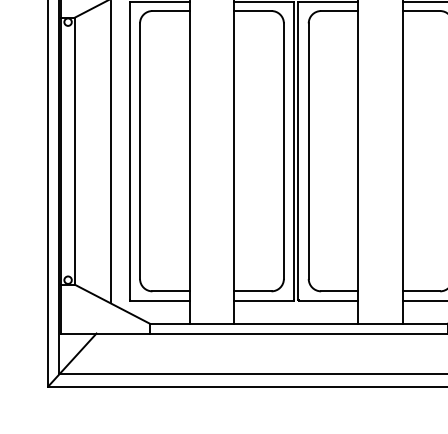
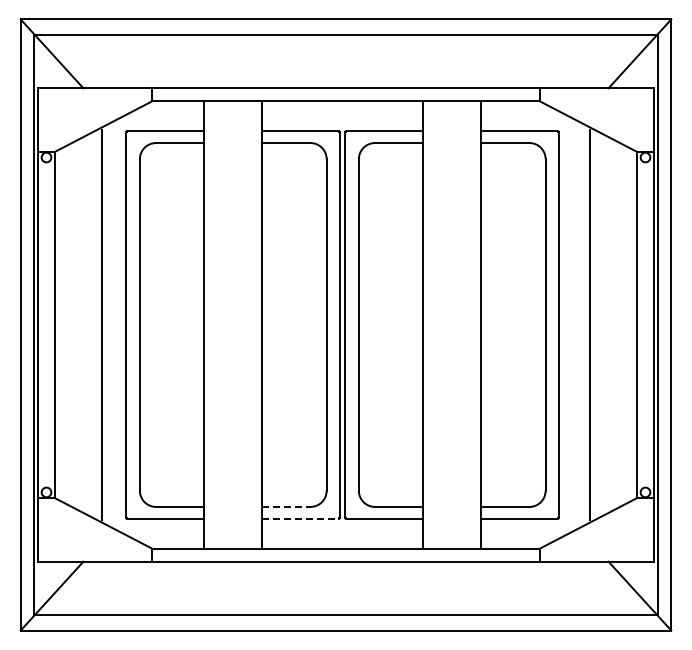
line: (252, 291) -> (286, 506), solid -> dashed
line: (264, 301) -> (301, 519), solid -> dashed

